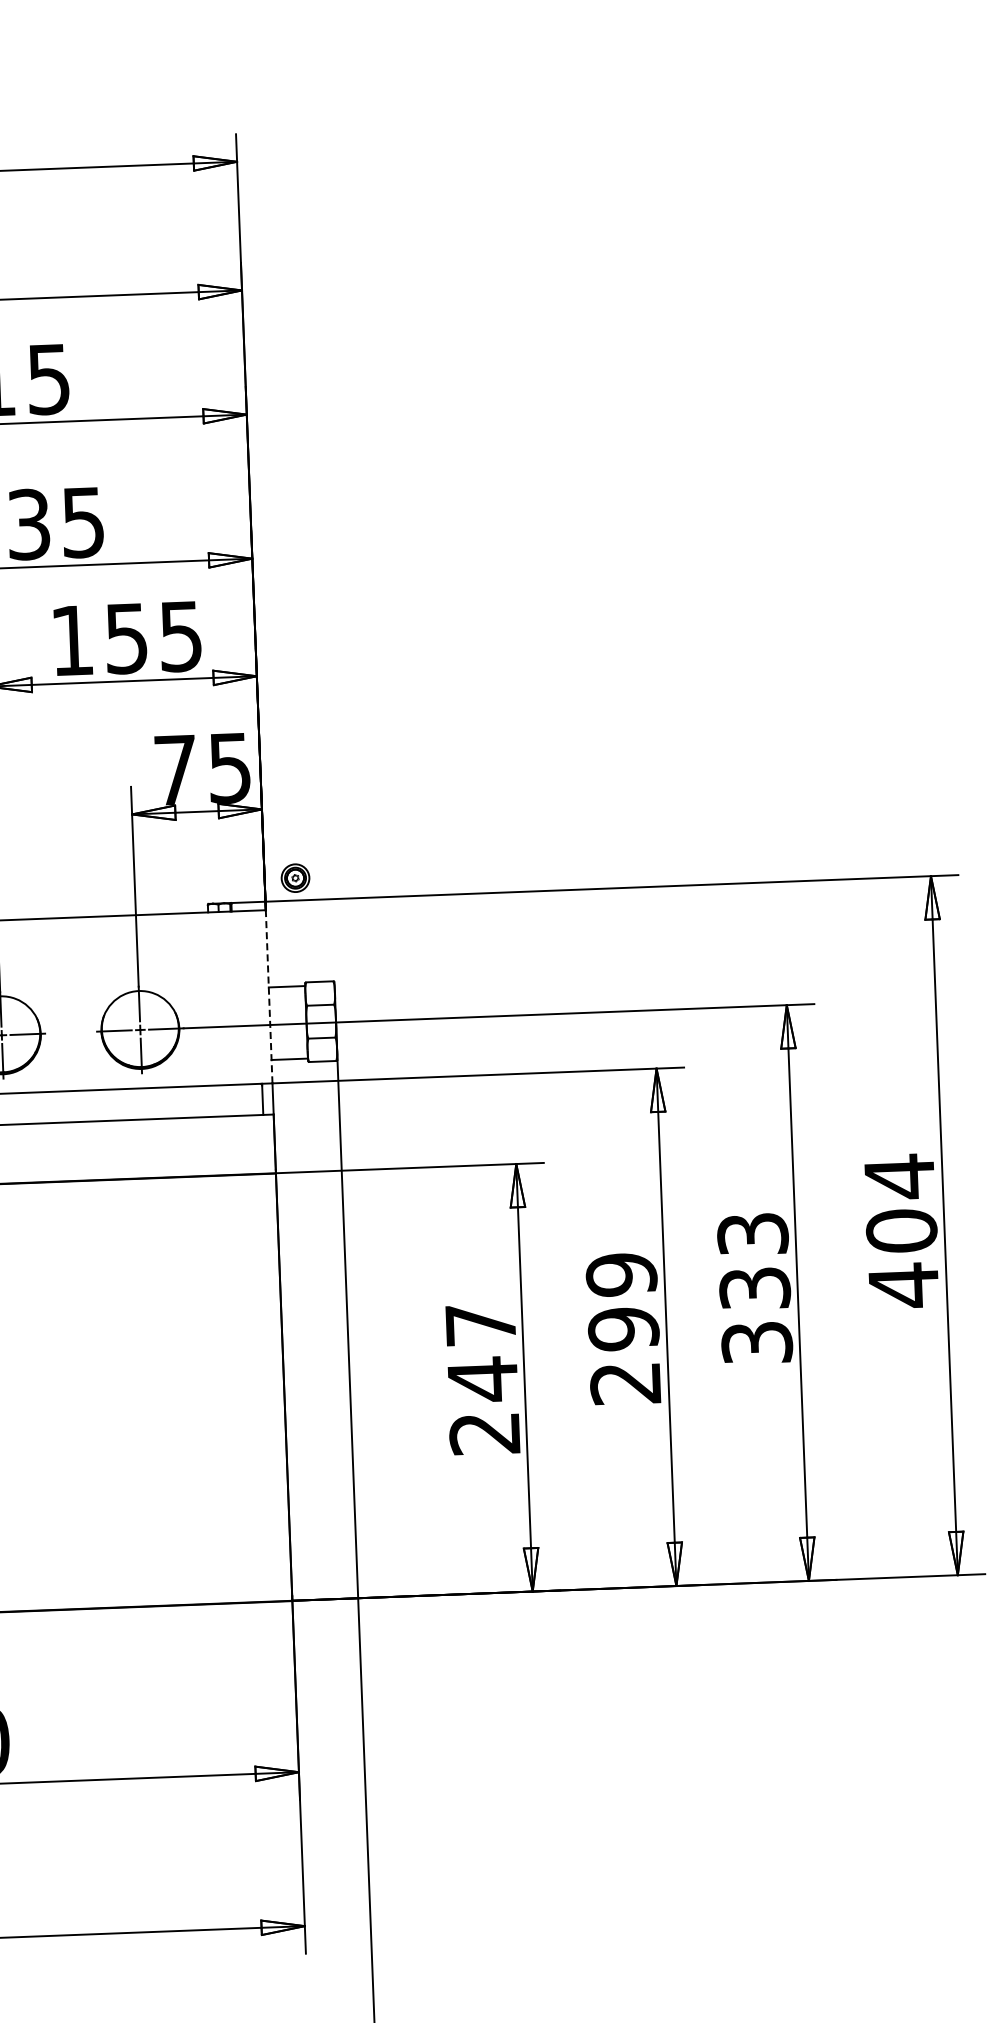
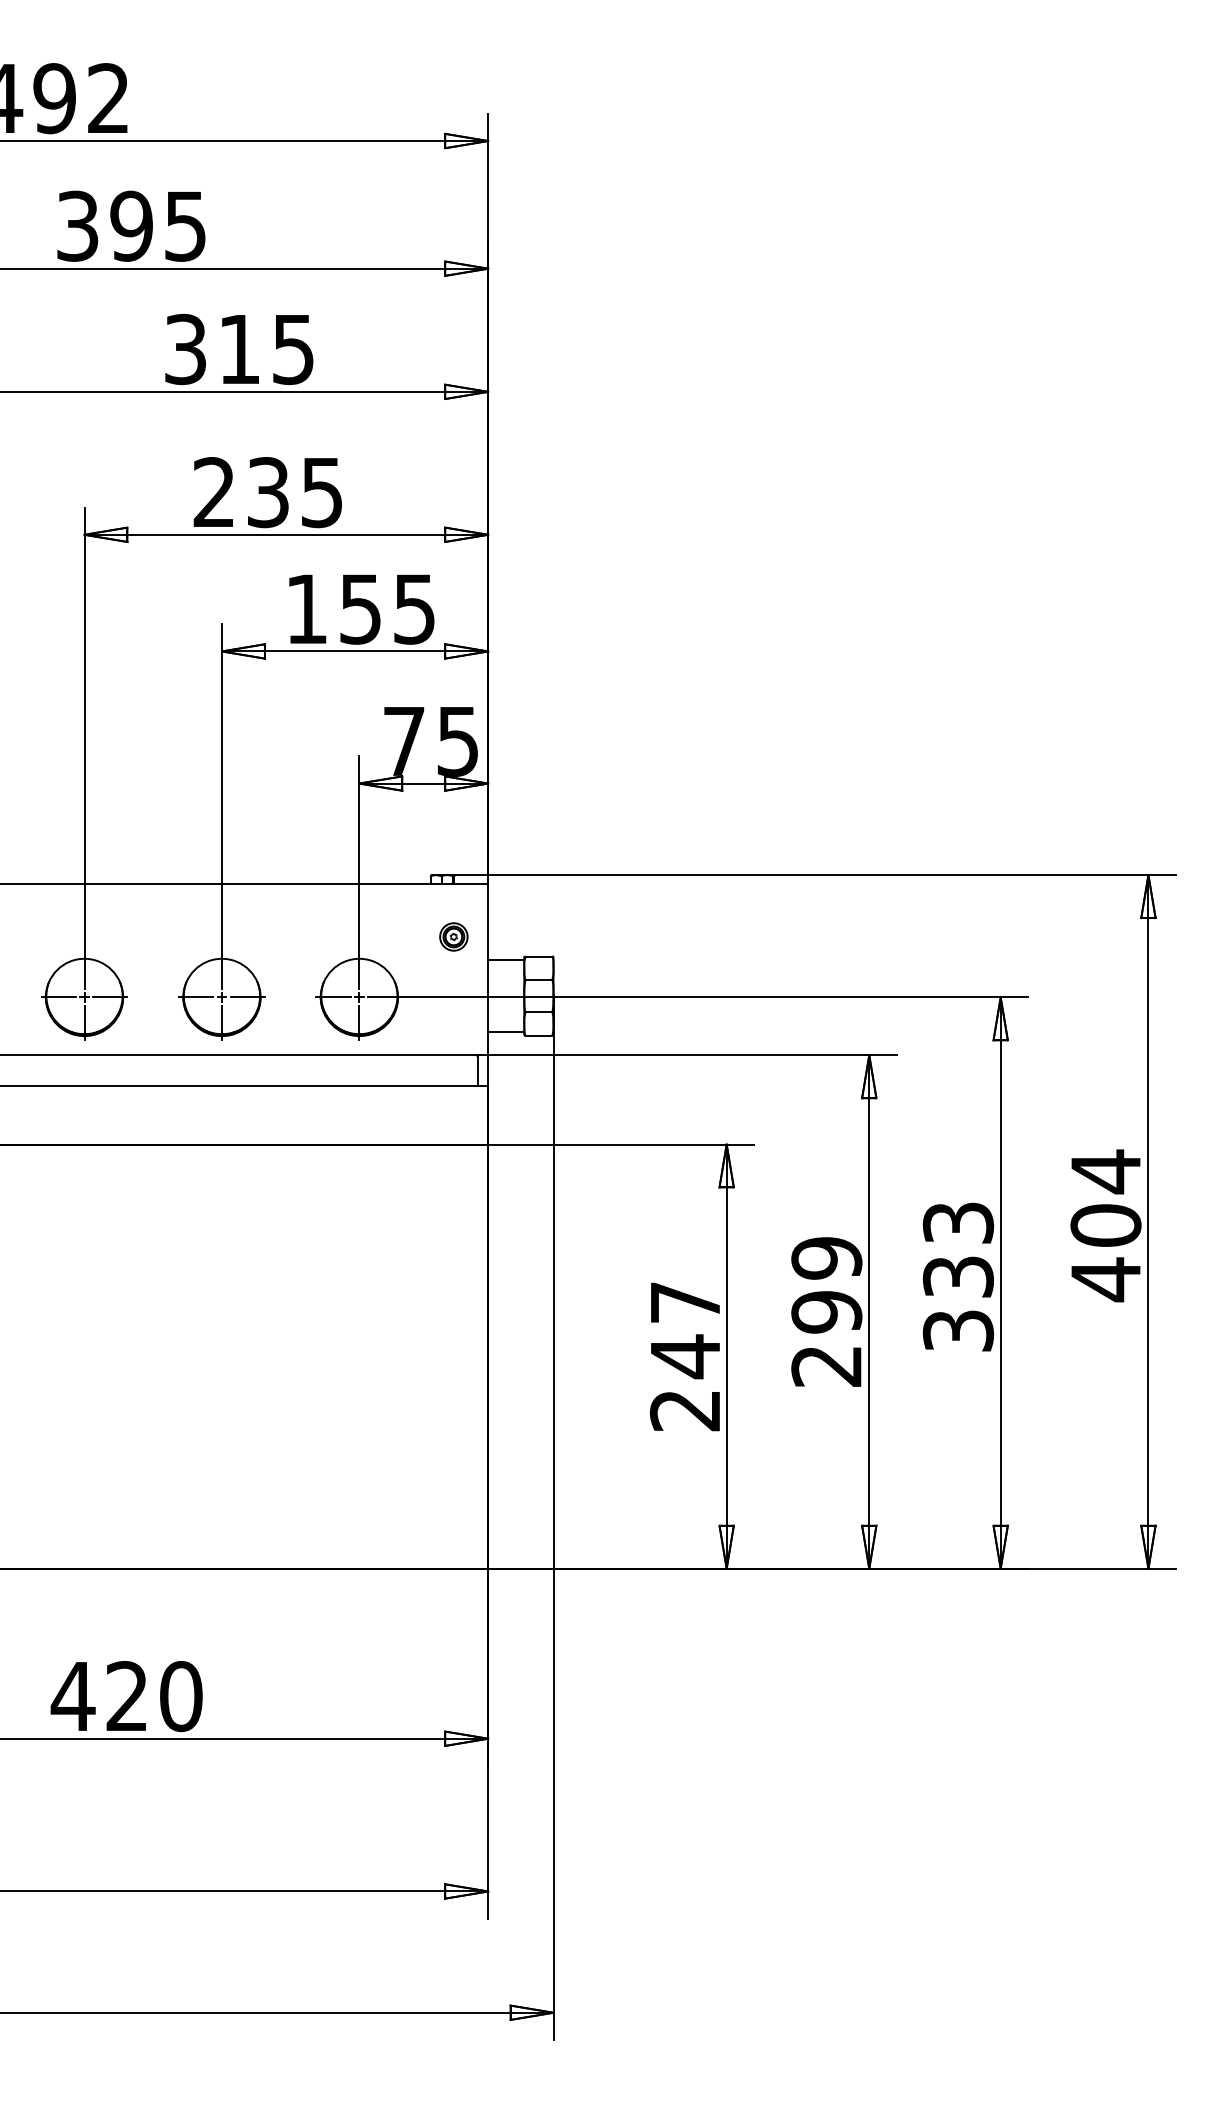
part: (295, 877) -> (453, 936), moved
line: (269, 996) -> (488, 969), dashed -> solid

